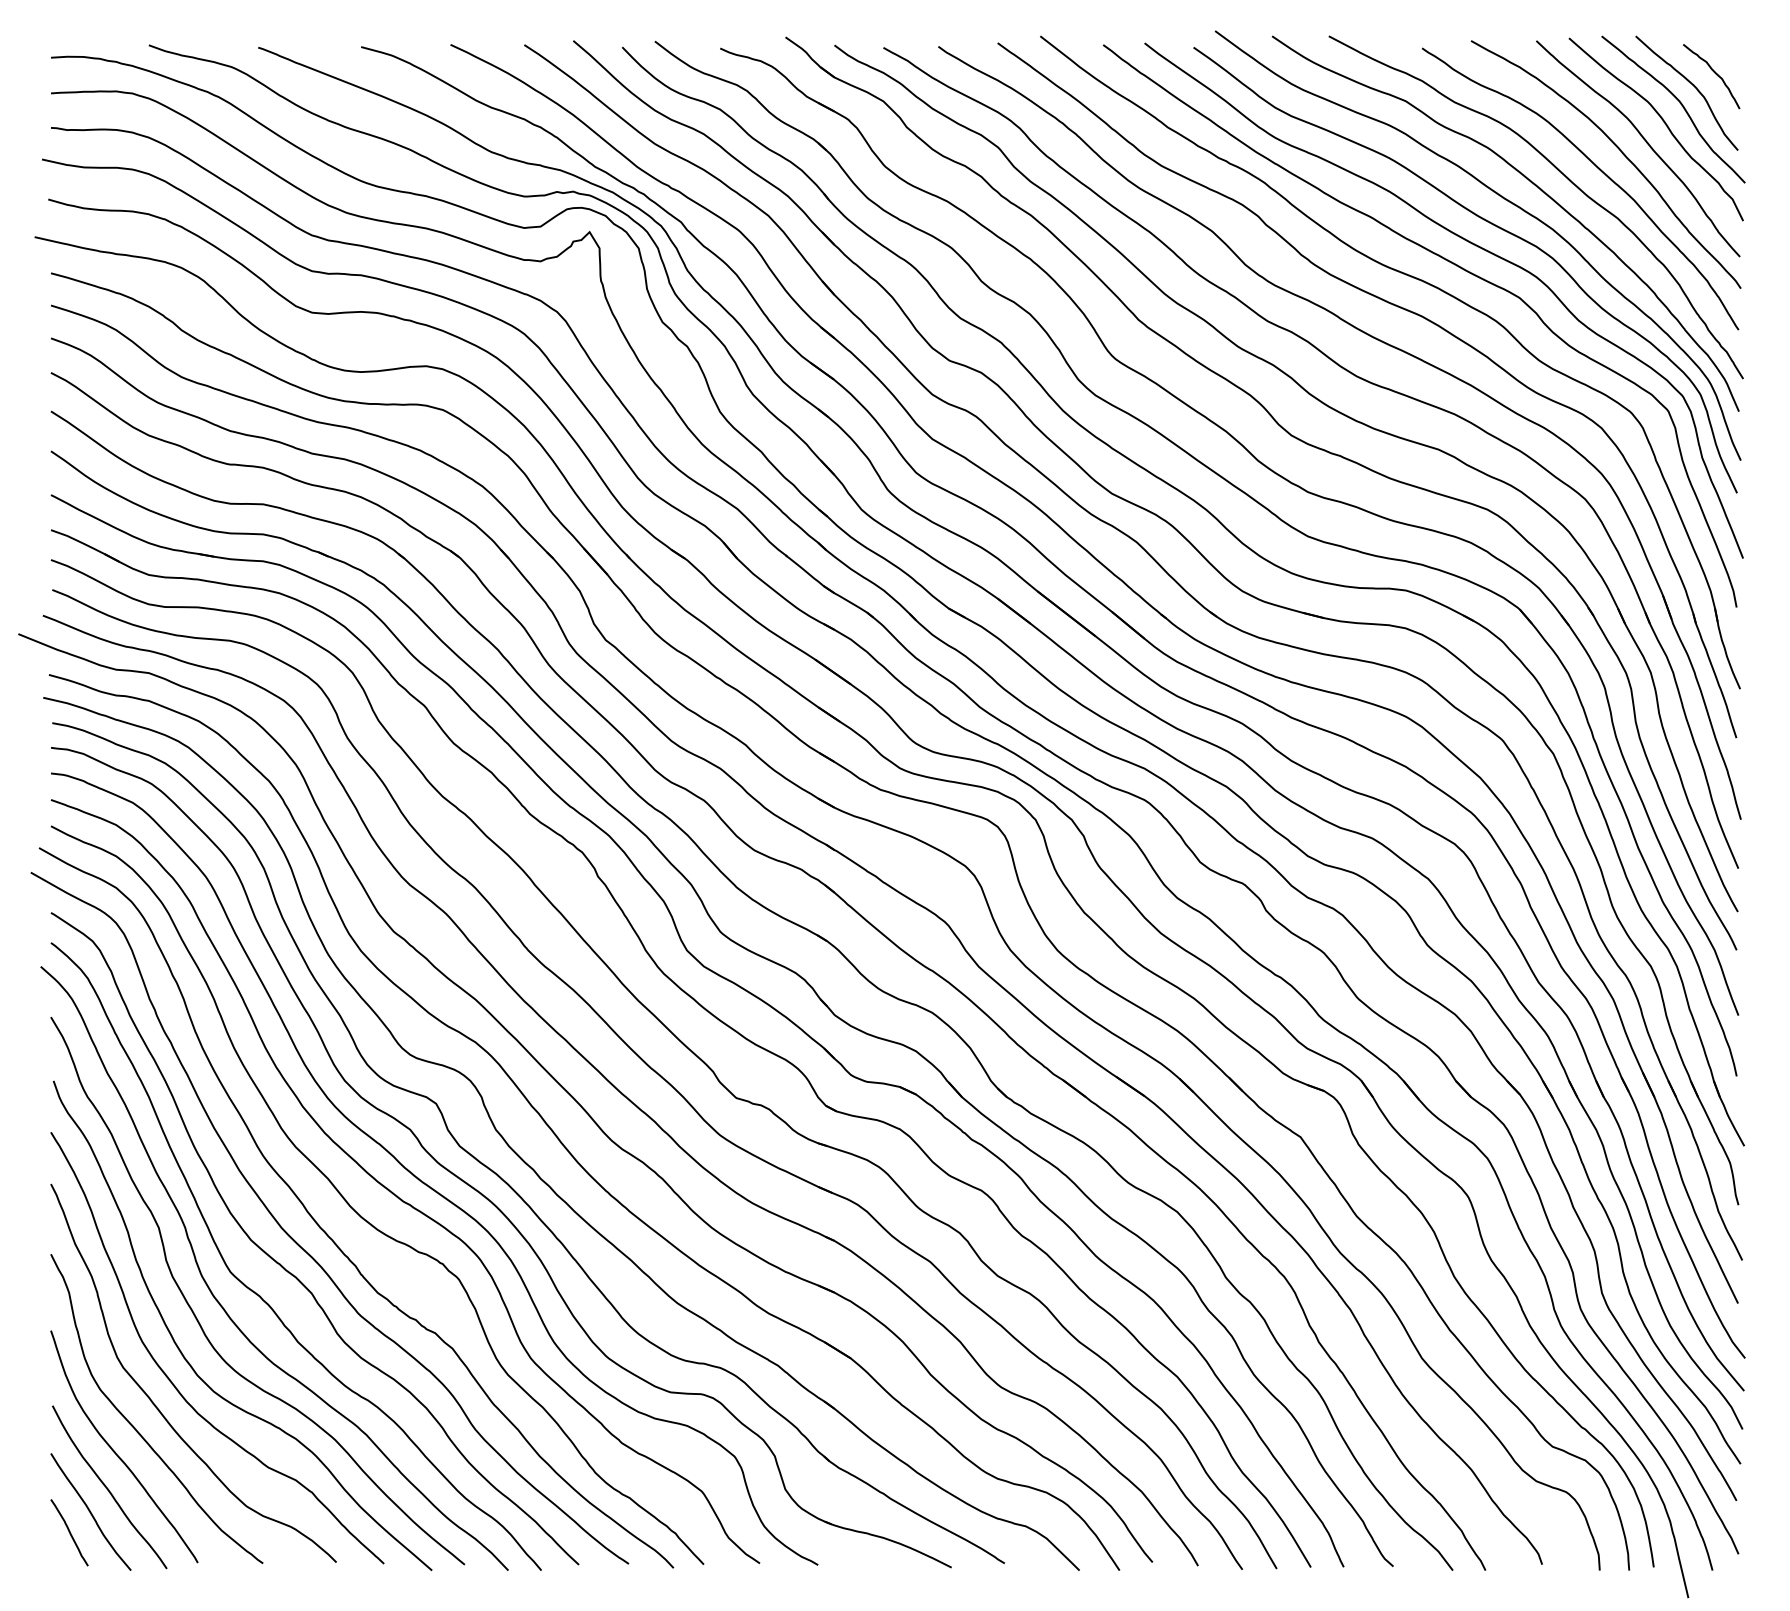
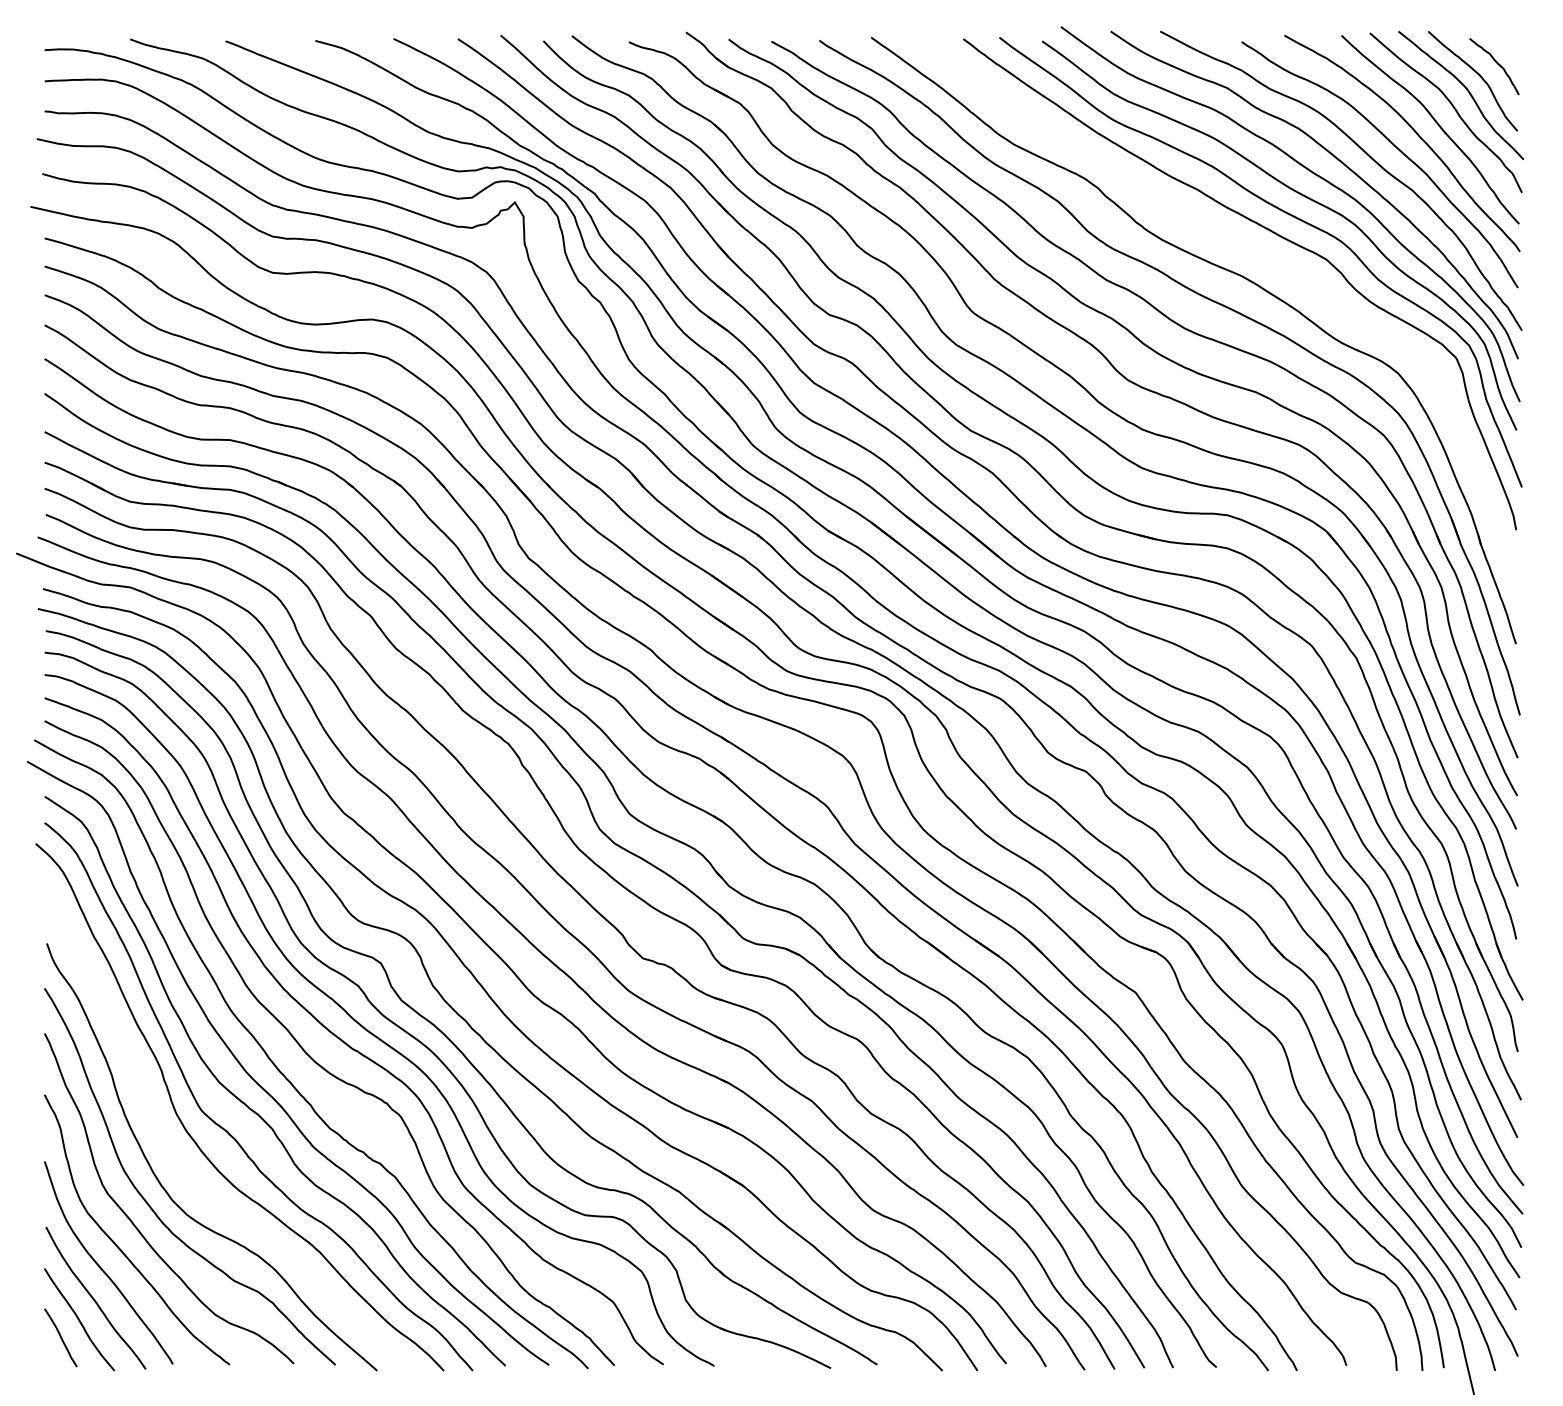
part: (1429, 285) -> (1248, 249), removed
curve: (199, 1321) -> (174, 1153), removed

